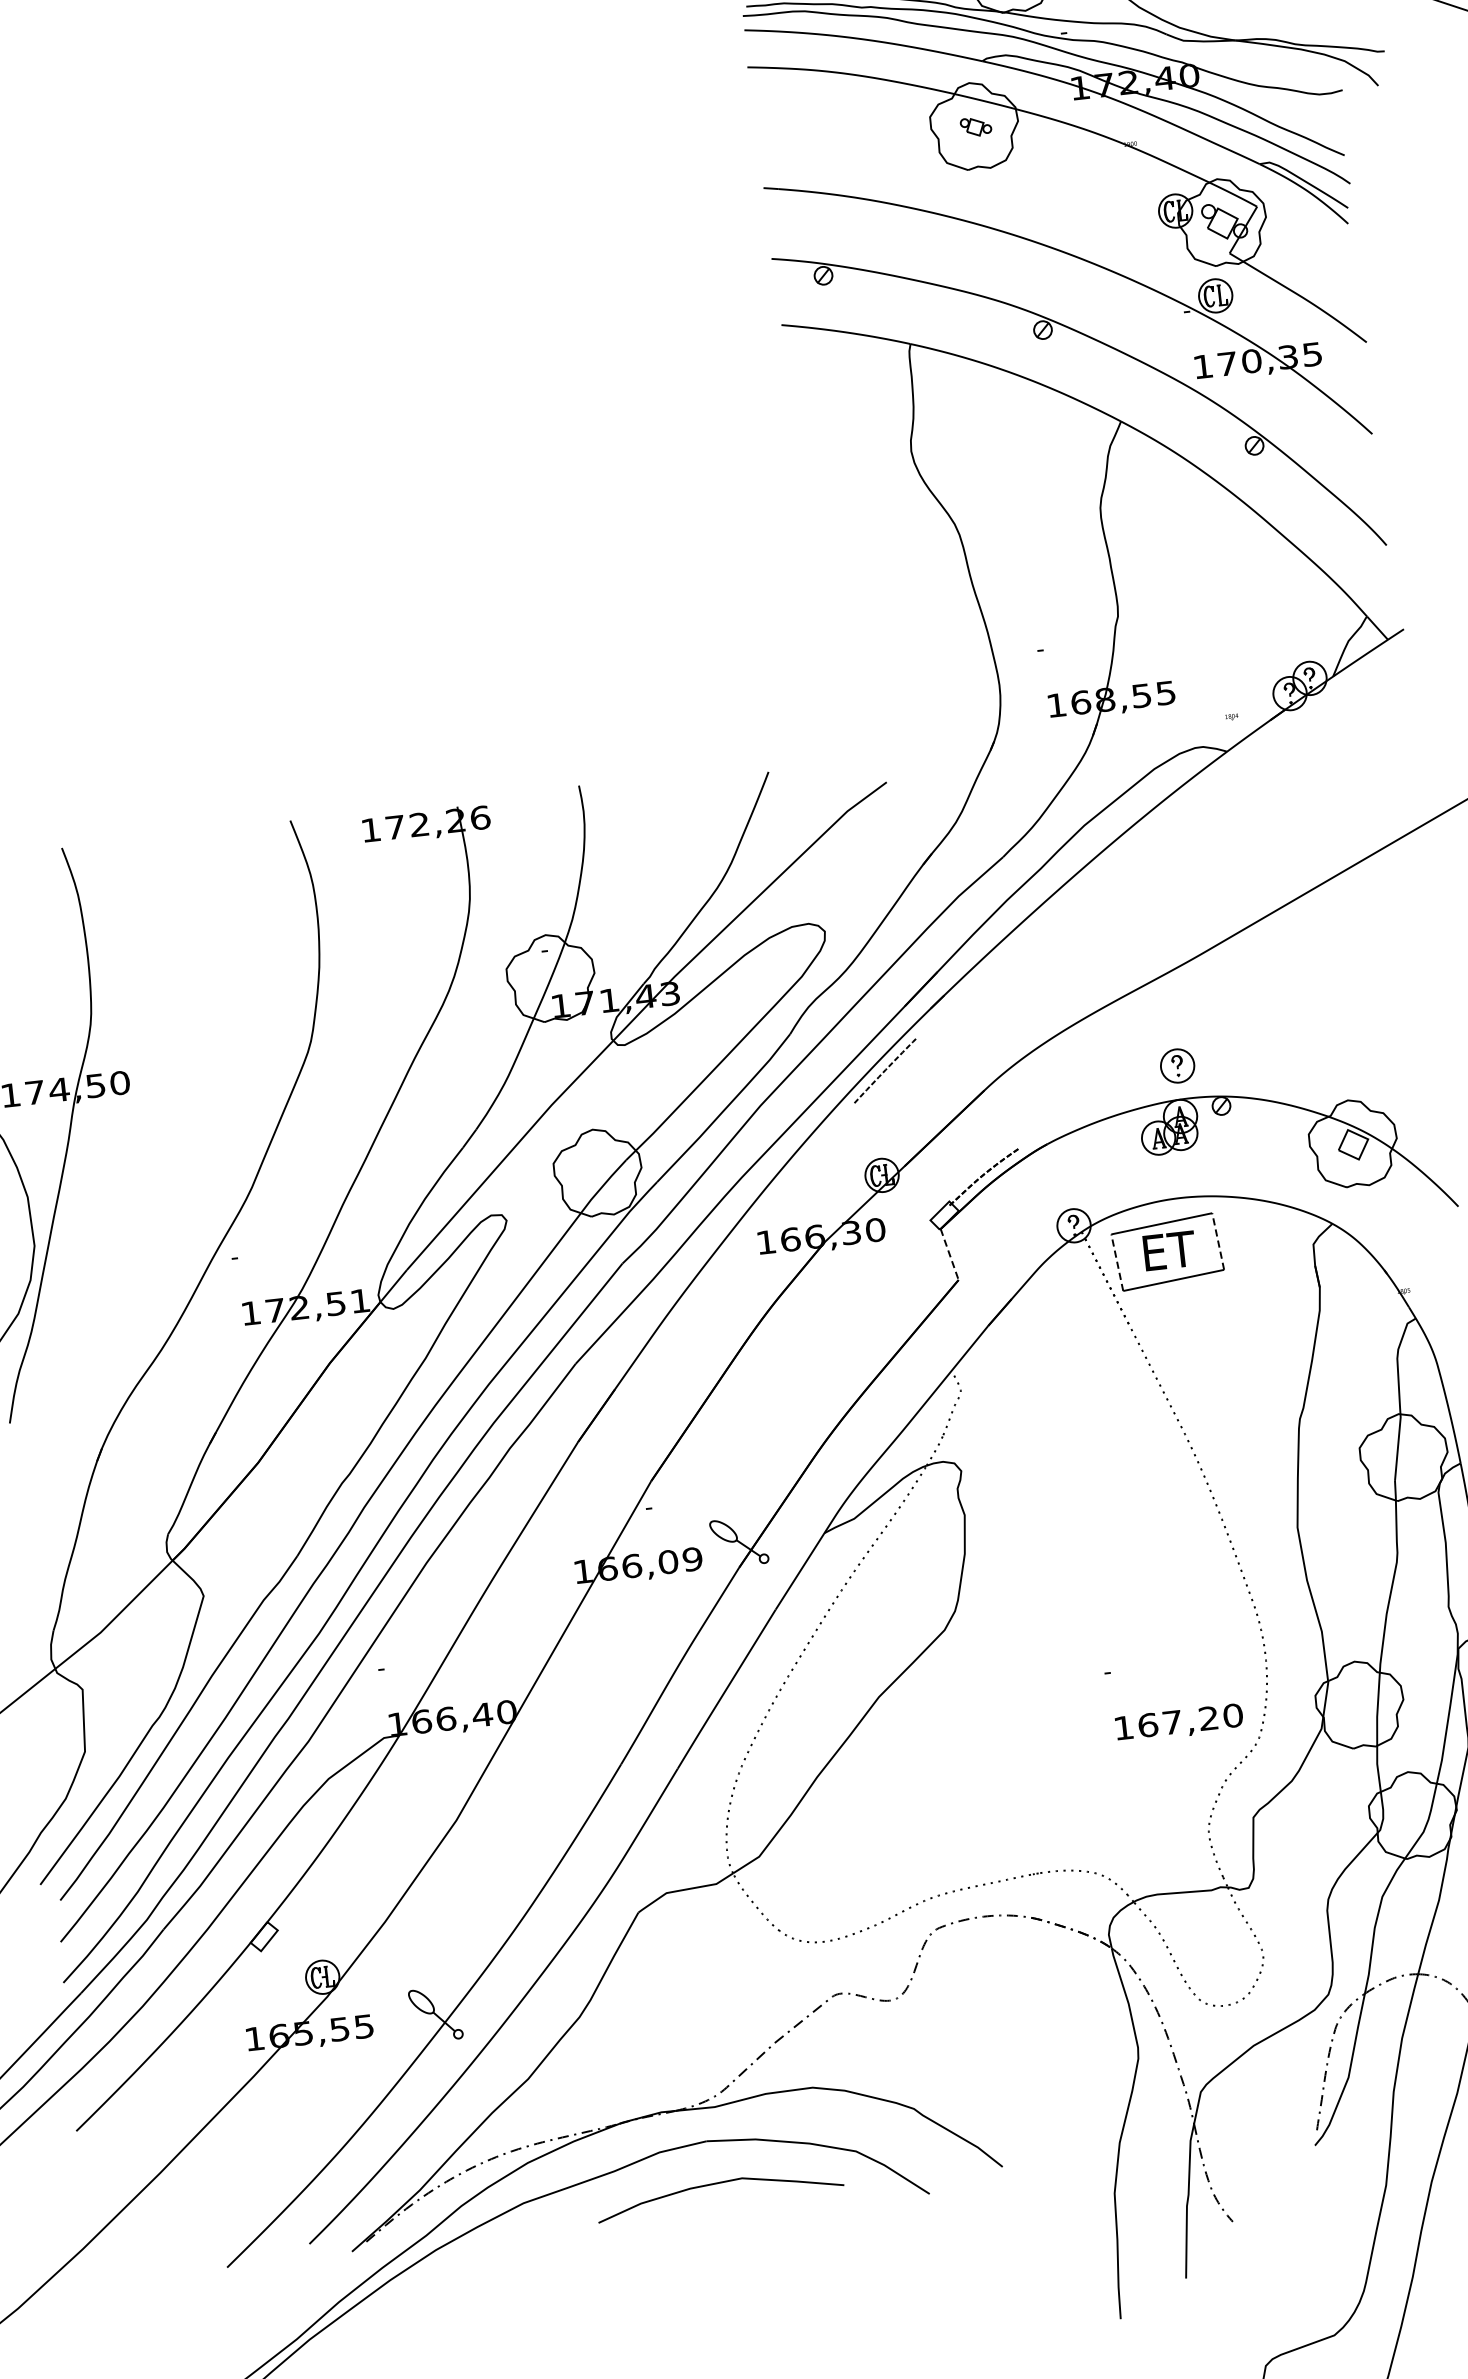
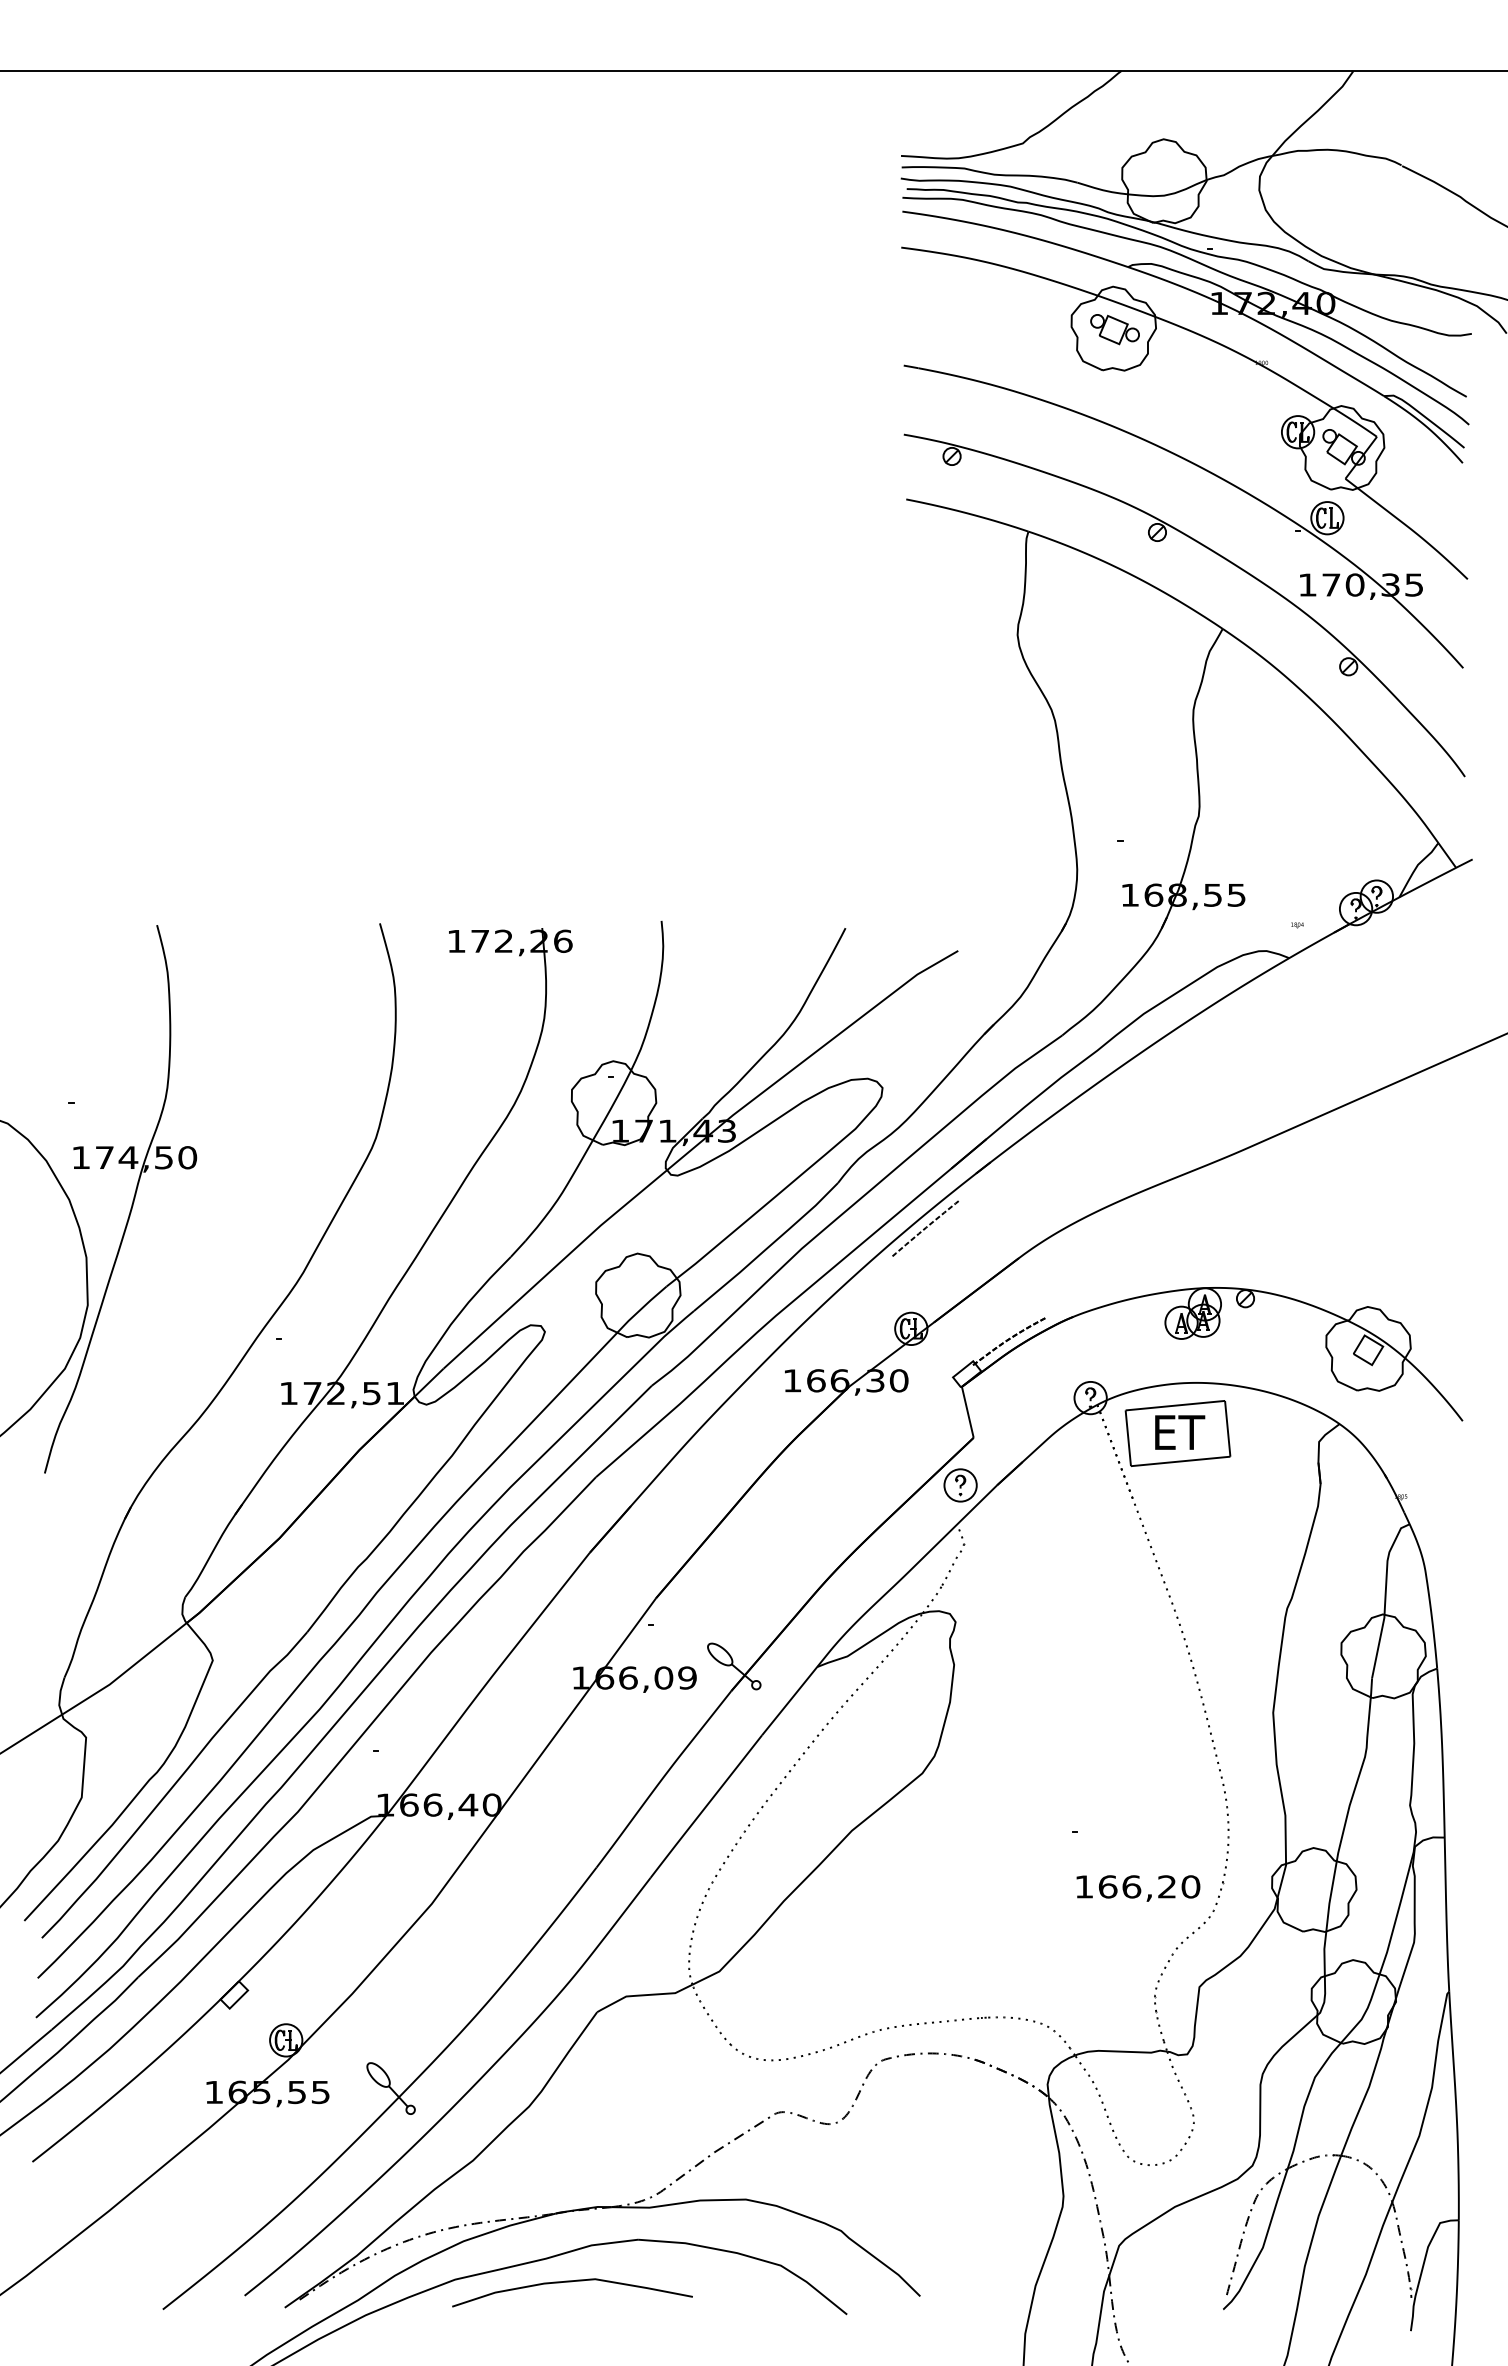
part: (975, 126) -> (1114, 329), size x1.67
part: (1177, 1066) -> (960, 1485), moved
line: (1217, 1241) -> (1227, 1428), dashed -> solid
line: (949, 1254) -> (967, 1412), dashed -> solid
line: (1117, 1261) -> (1128, 1437), dashed -> solid
text: (1172, 1722) -> (1131, 1886), 167,20 -> 166,20
curve: (719, 2184) -> (572, 2282), moved

